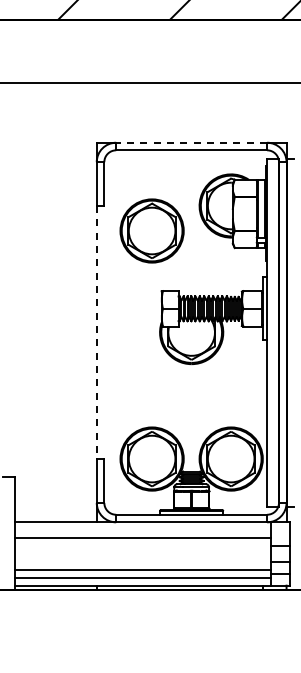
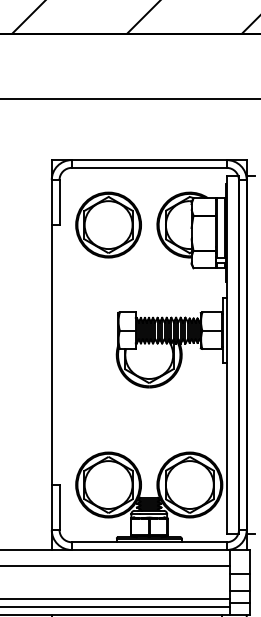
line: (191, 142) -> (149, 159), dashed -> solid
part: (151, 230) -> (107, 224), moved
line: (96, 332) -> (51, 355), dashed -> solid

